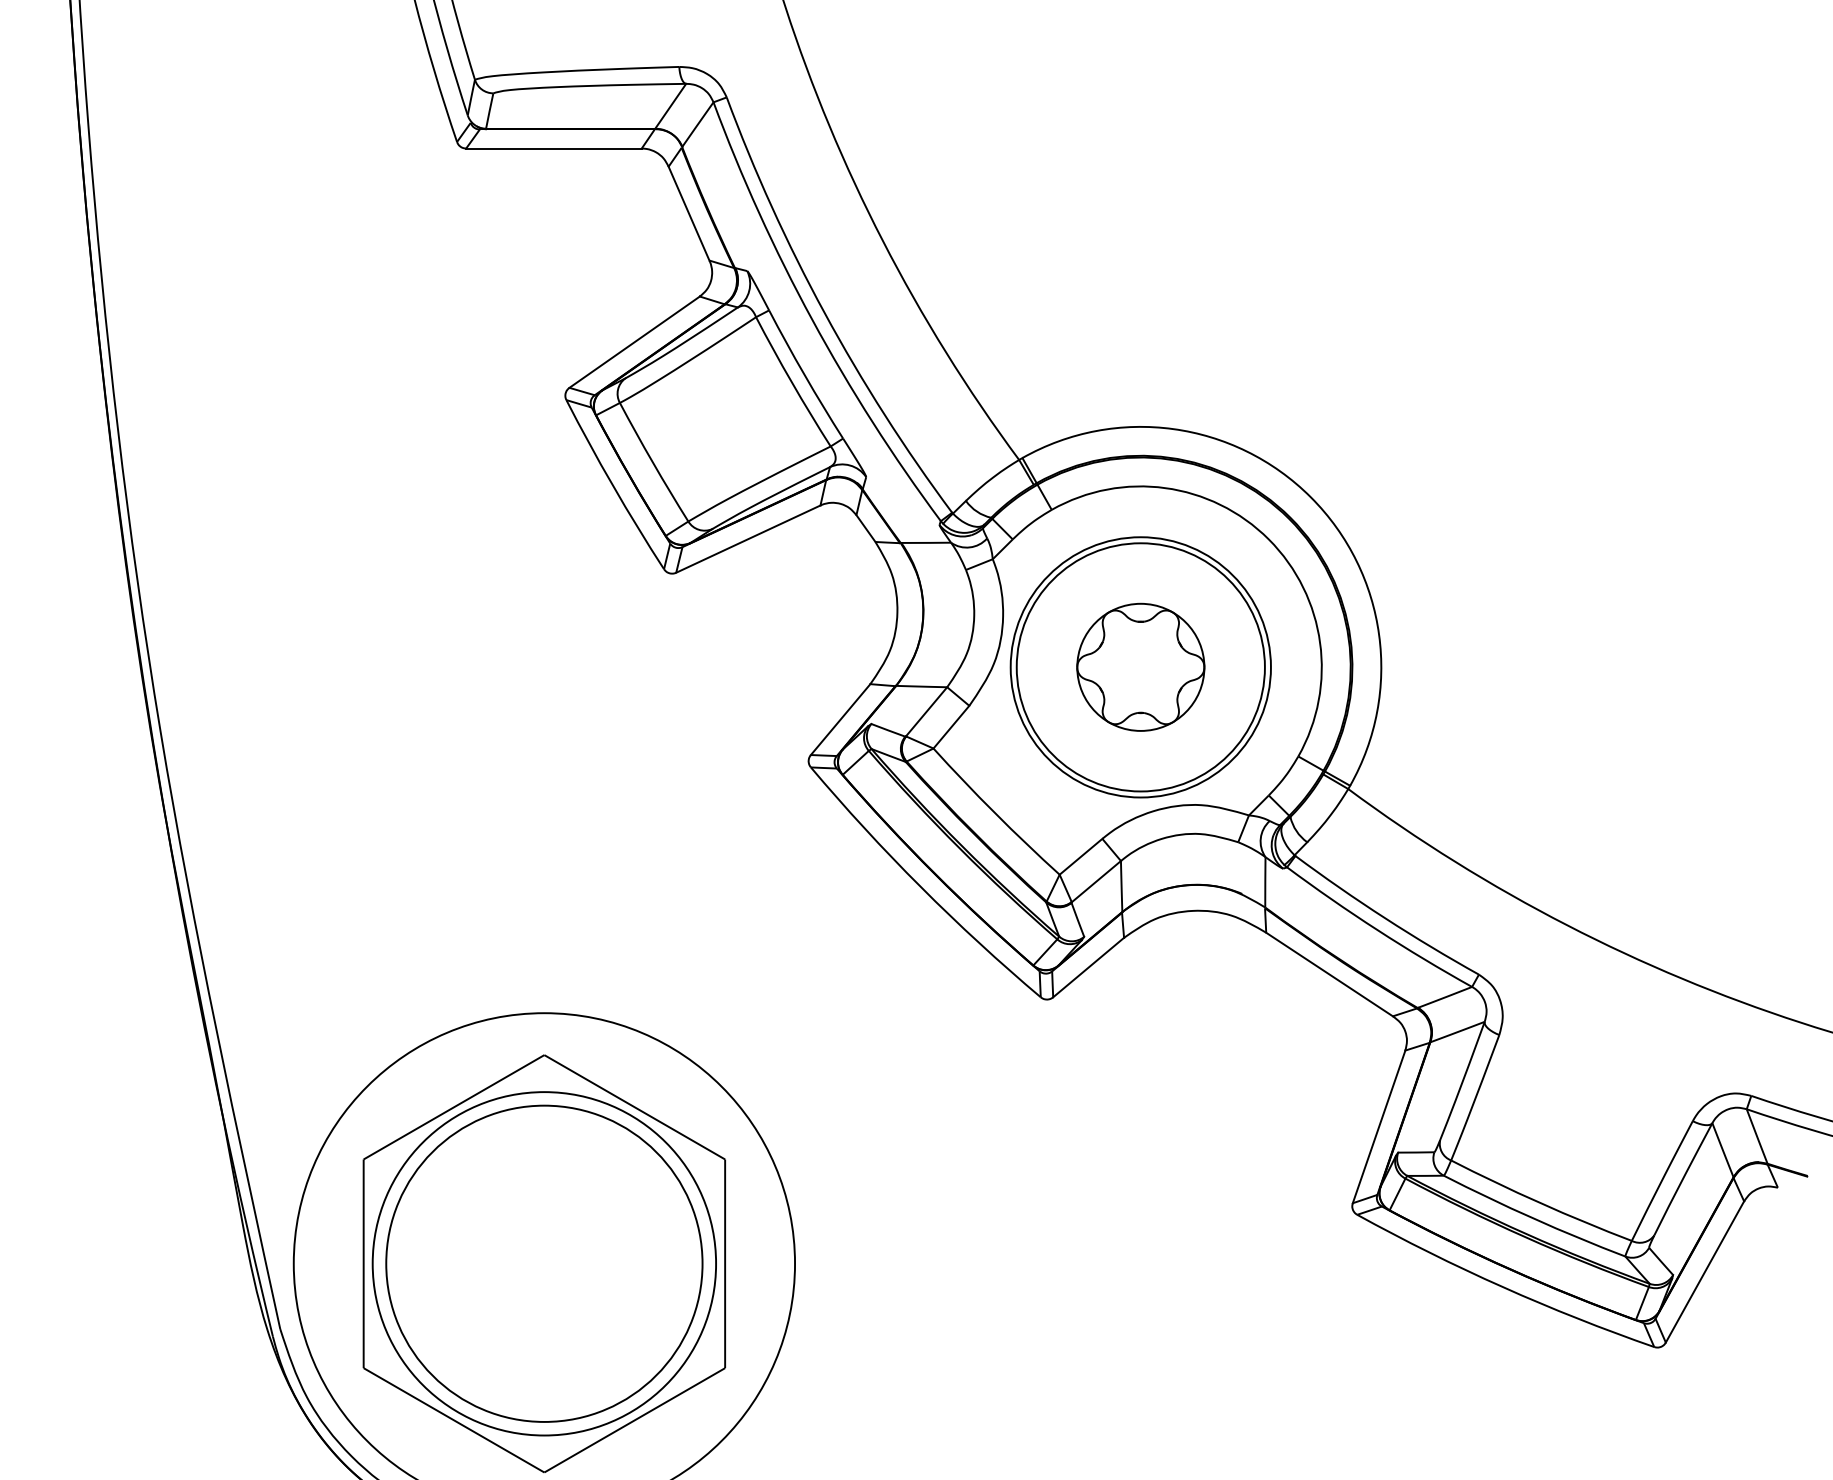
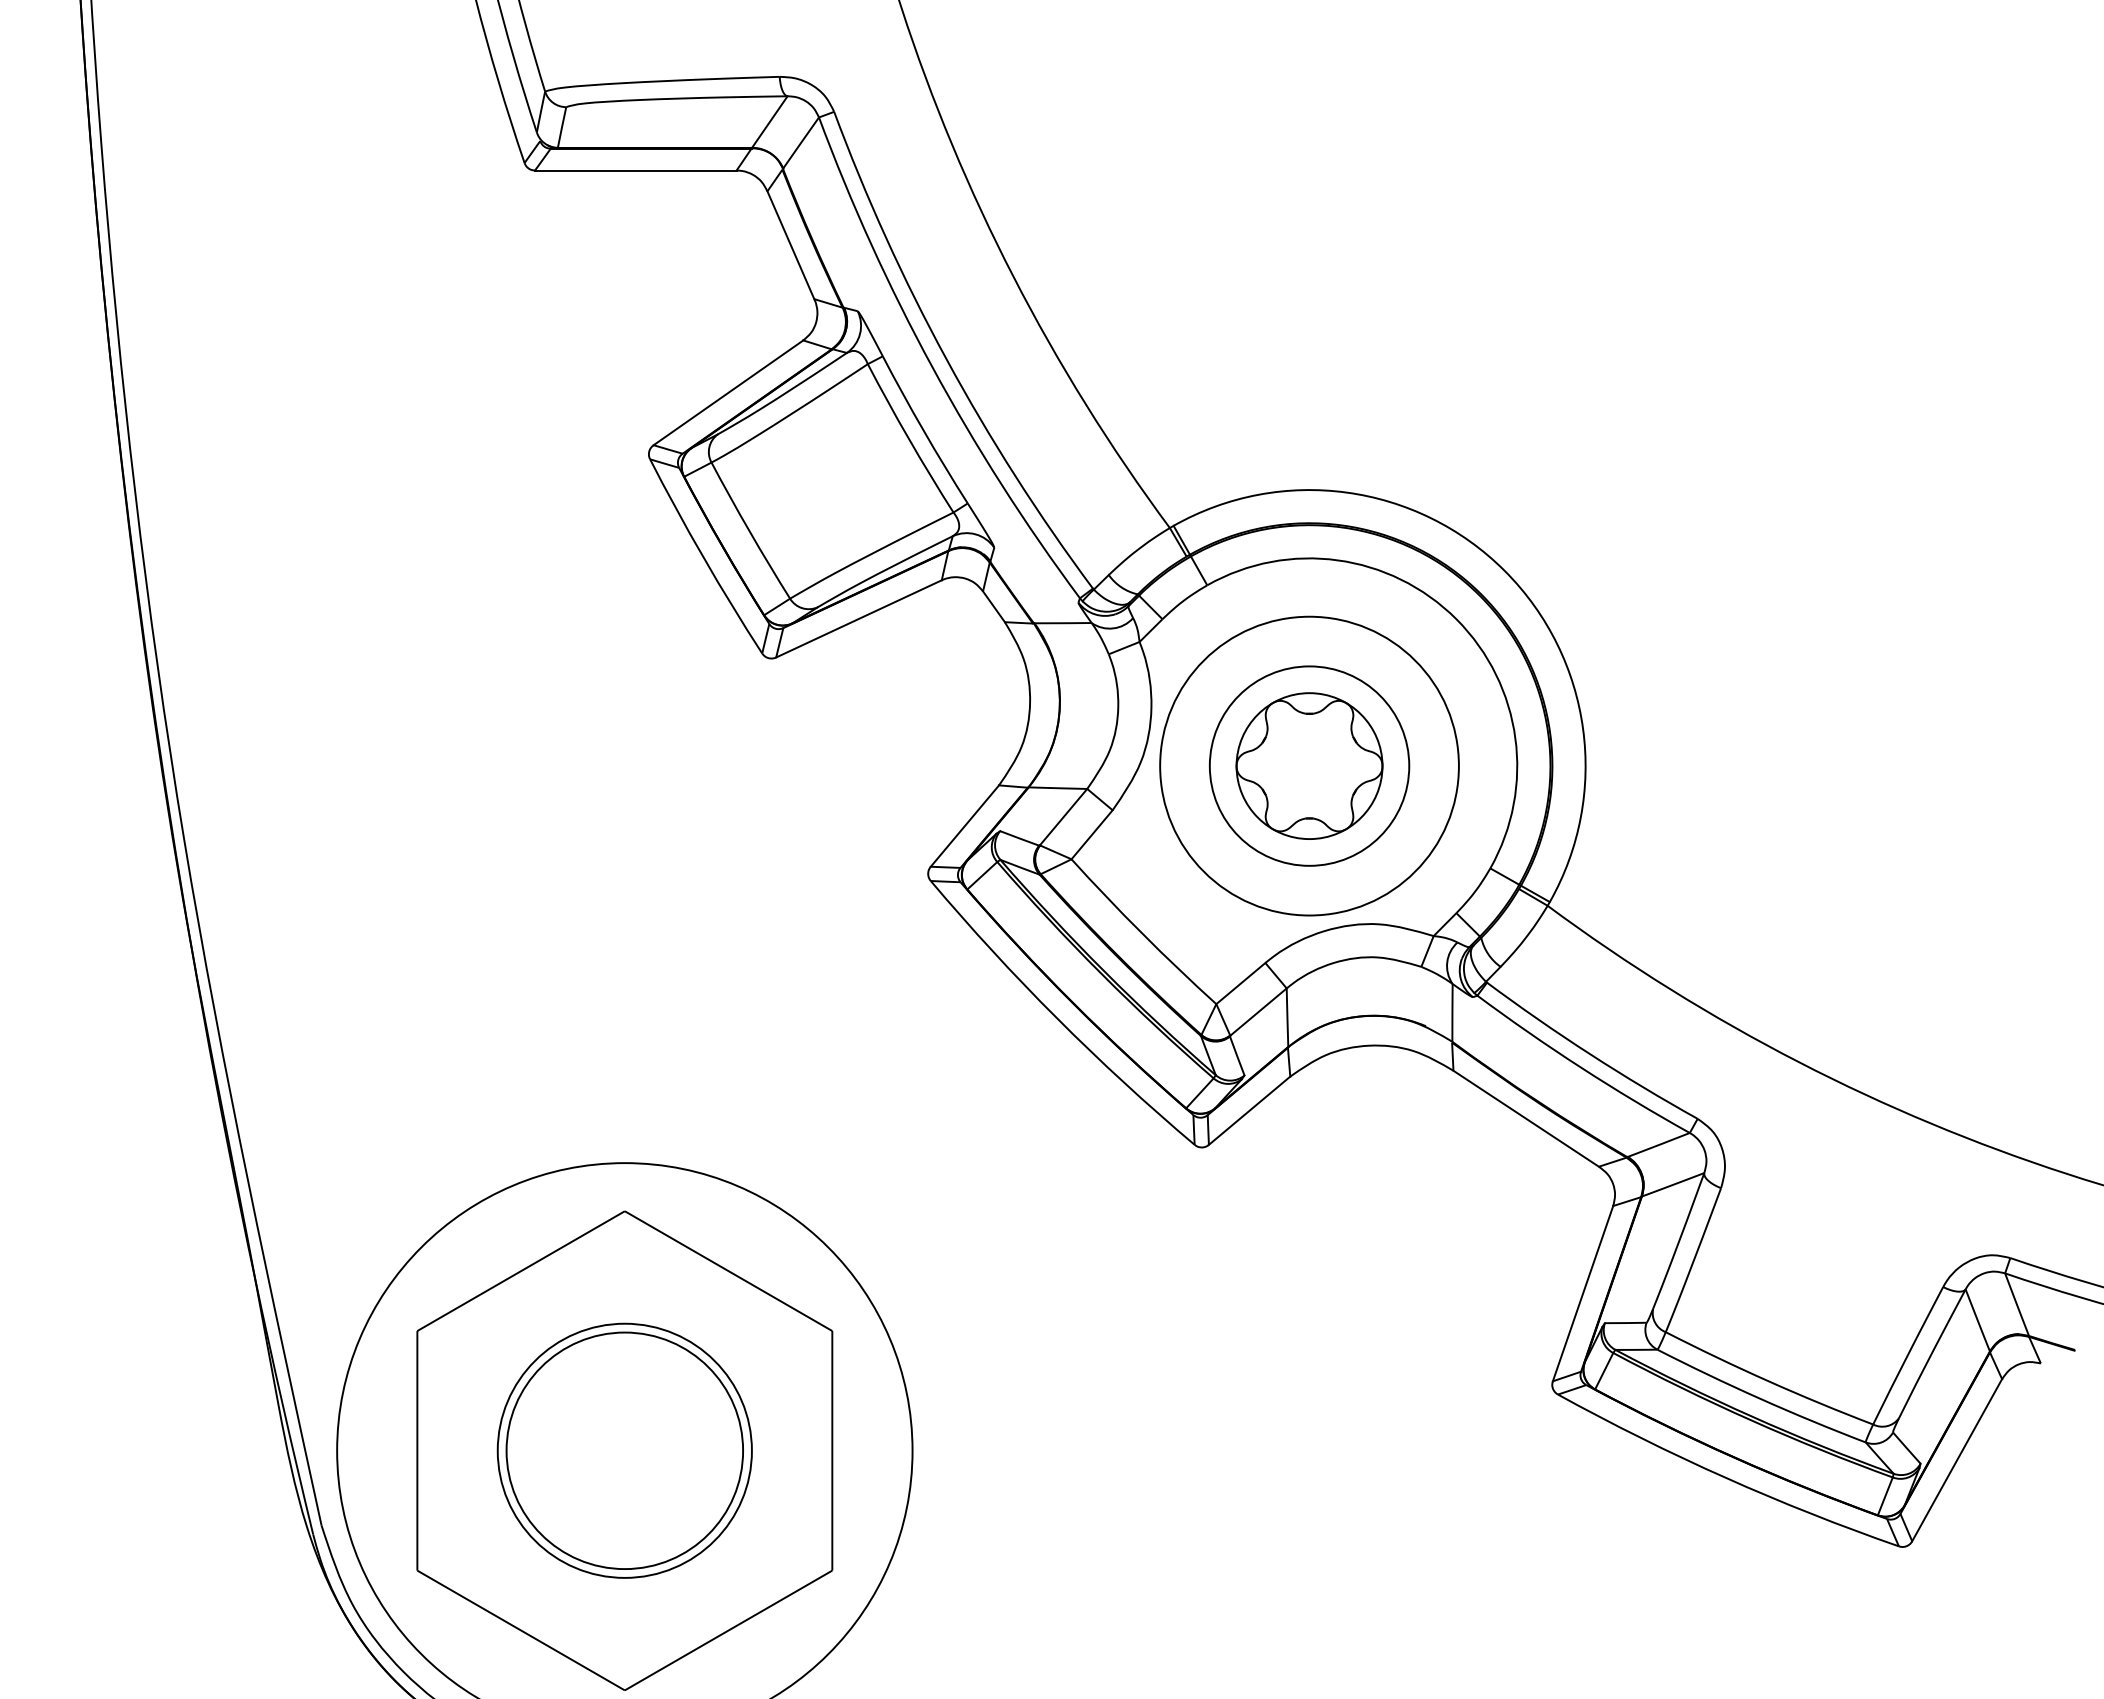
circle: (1140, 666) -> (1309, 765), size x0.7
circle: (544, 1263) -> (624, 1450), size x0.6
circle: (544, 1263) -> (624, 1450), size x0.7

